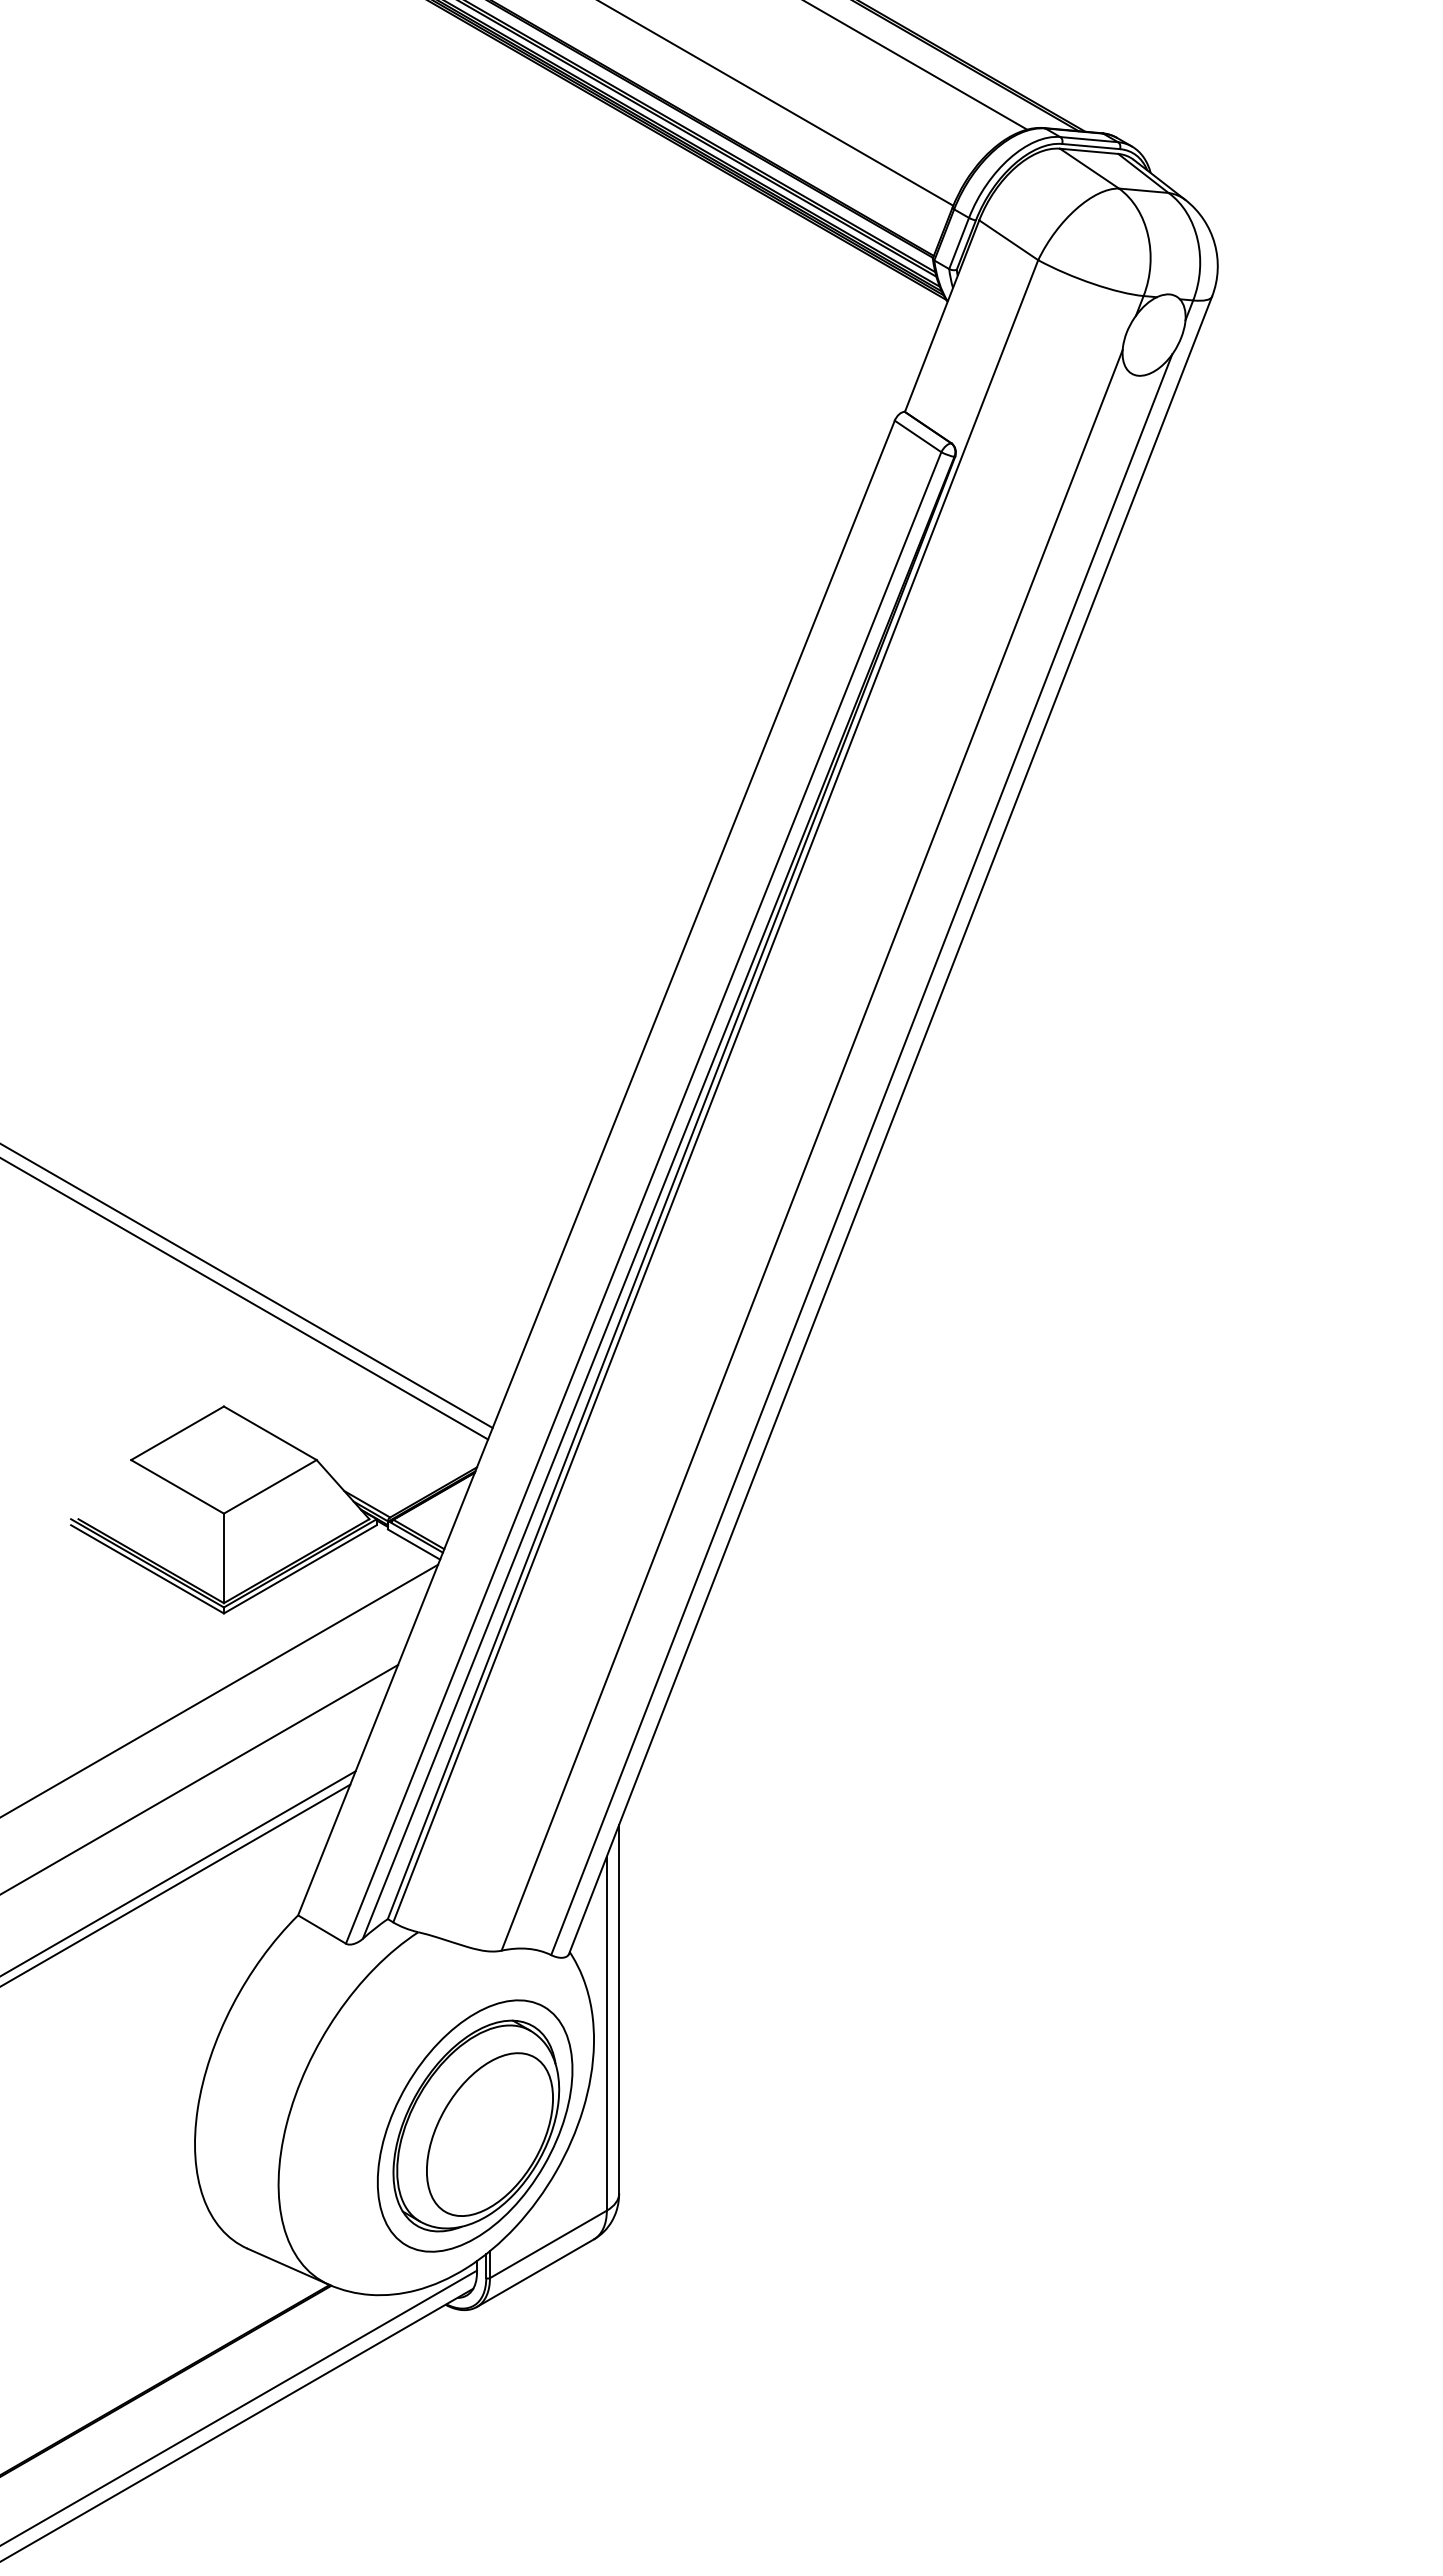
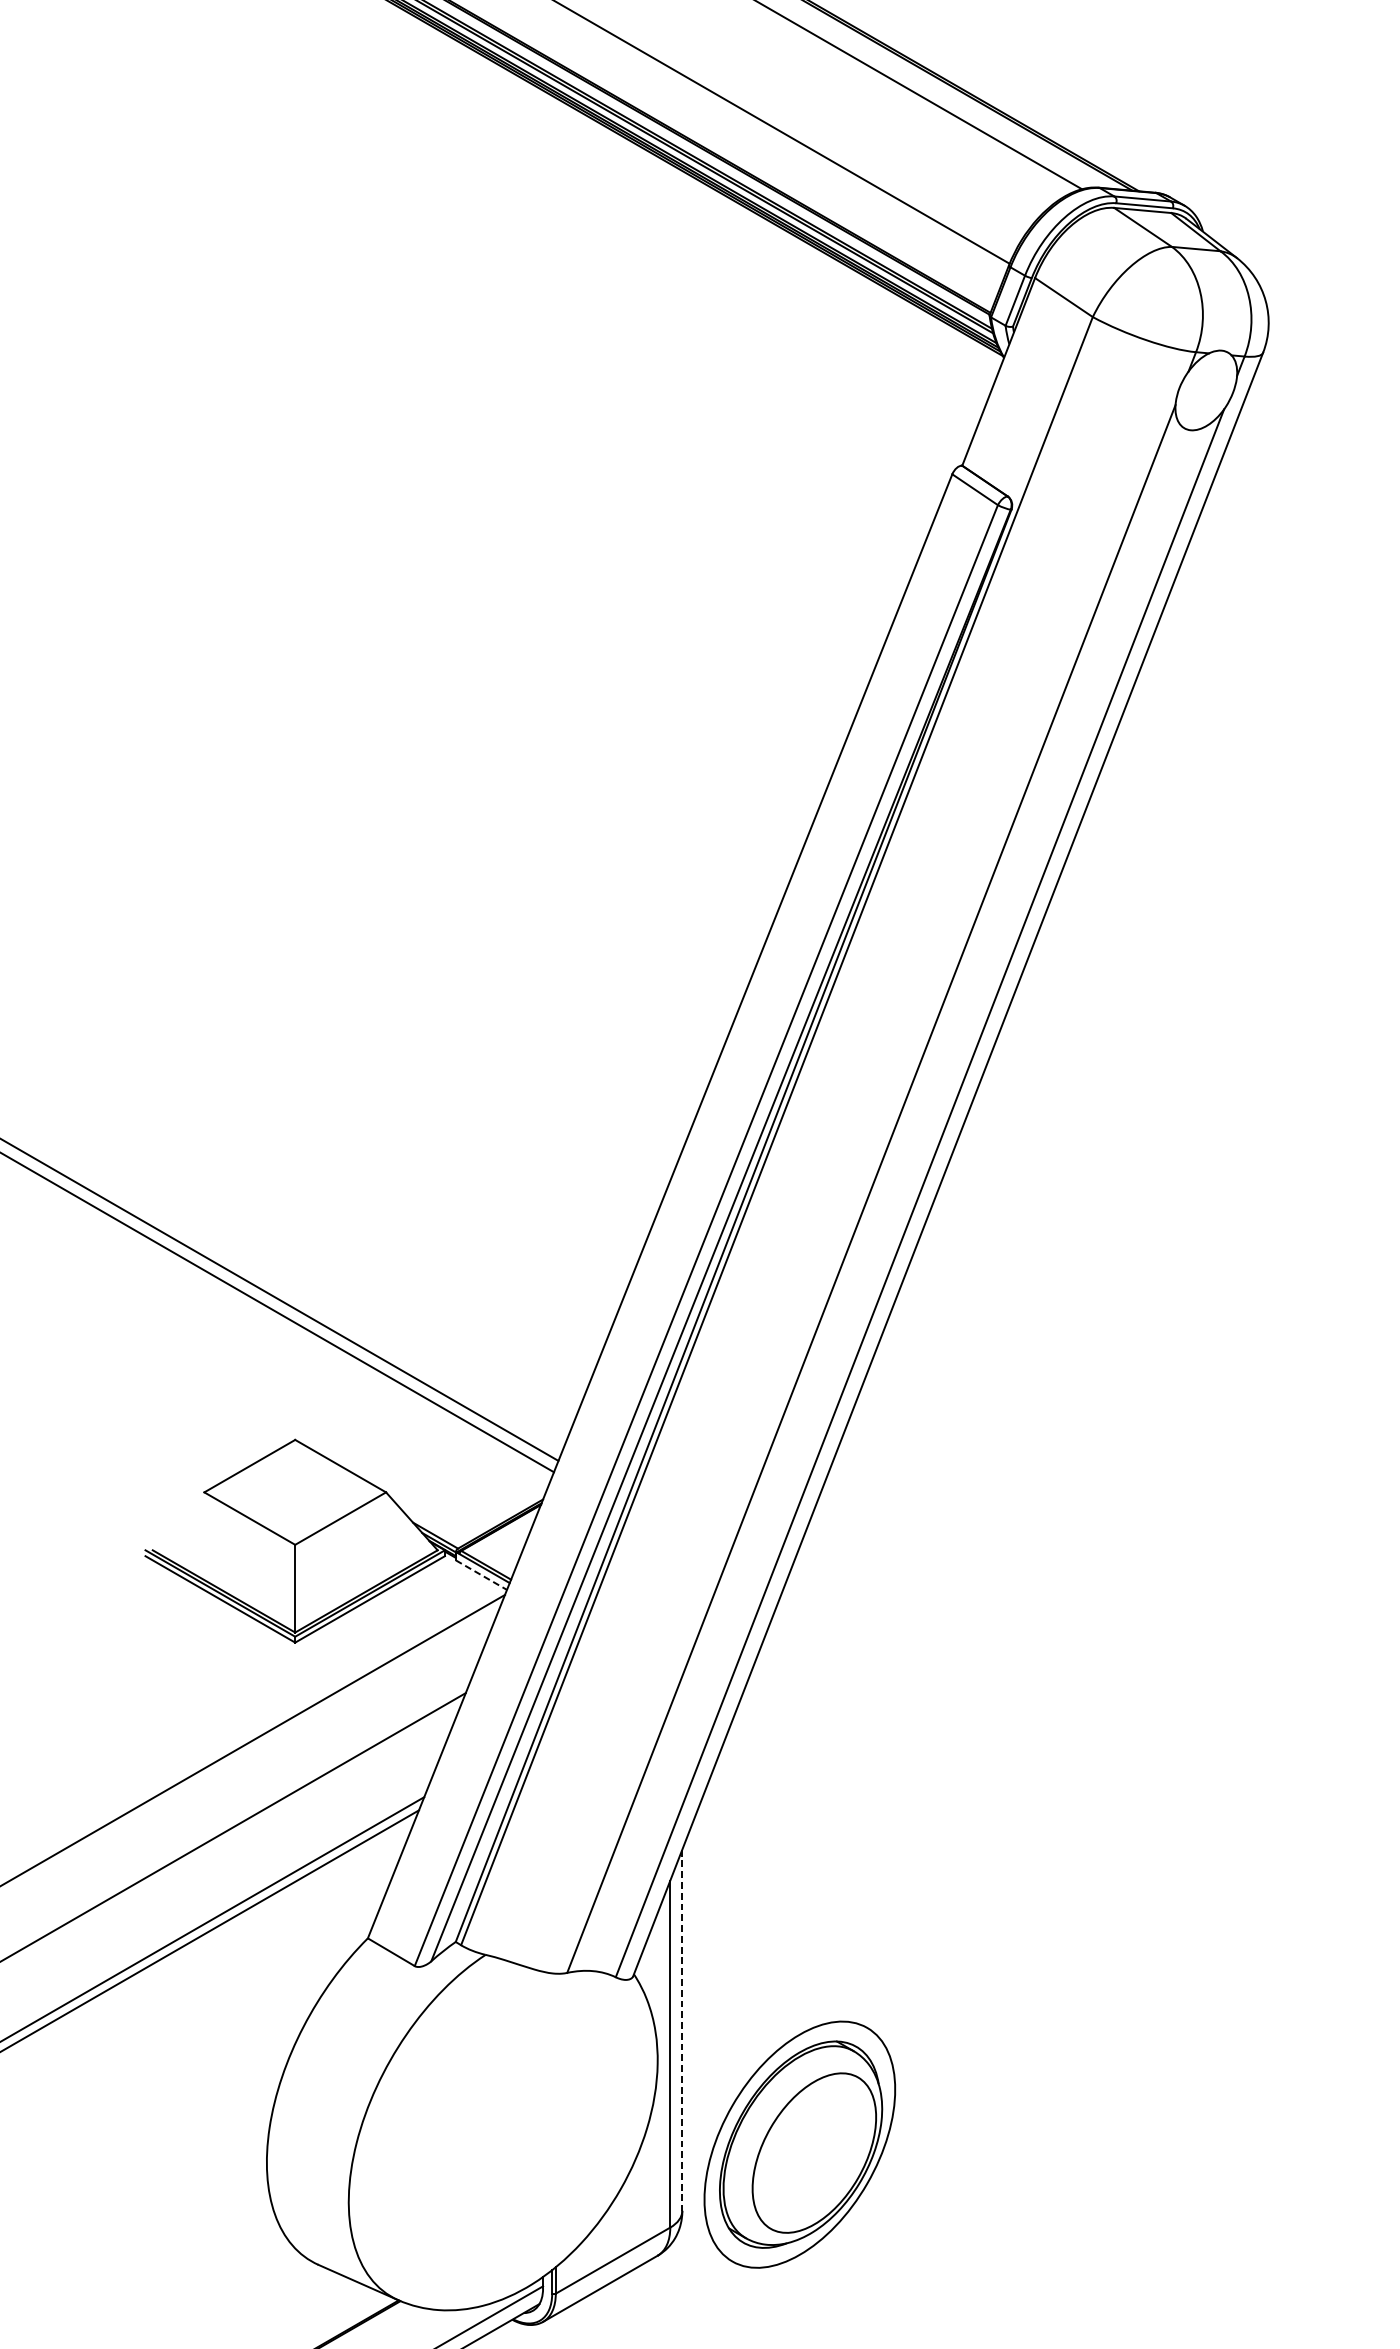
line: (414, 1544) -> (481, 1575), solid -> dashed
line: (619, 2009) -> (682, 2030), solid -> dashed
part: (475, 2125) -> (800, 2144), moved

